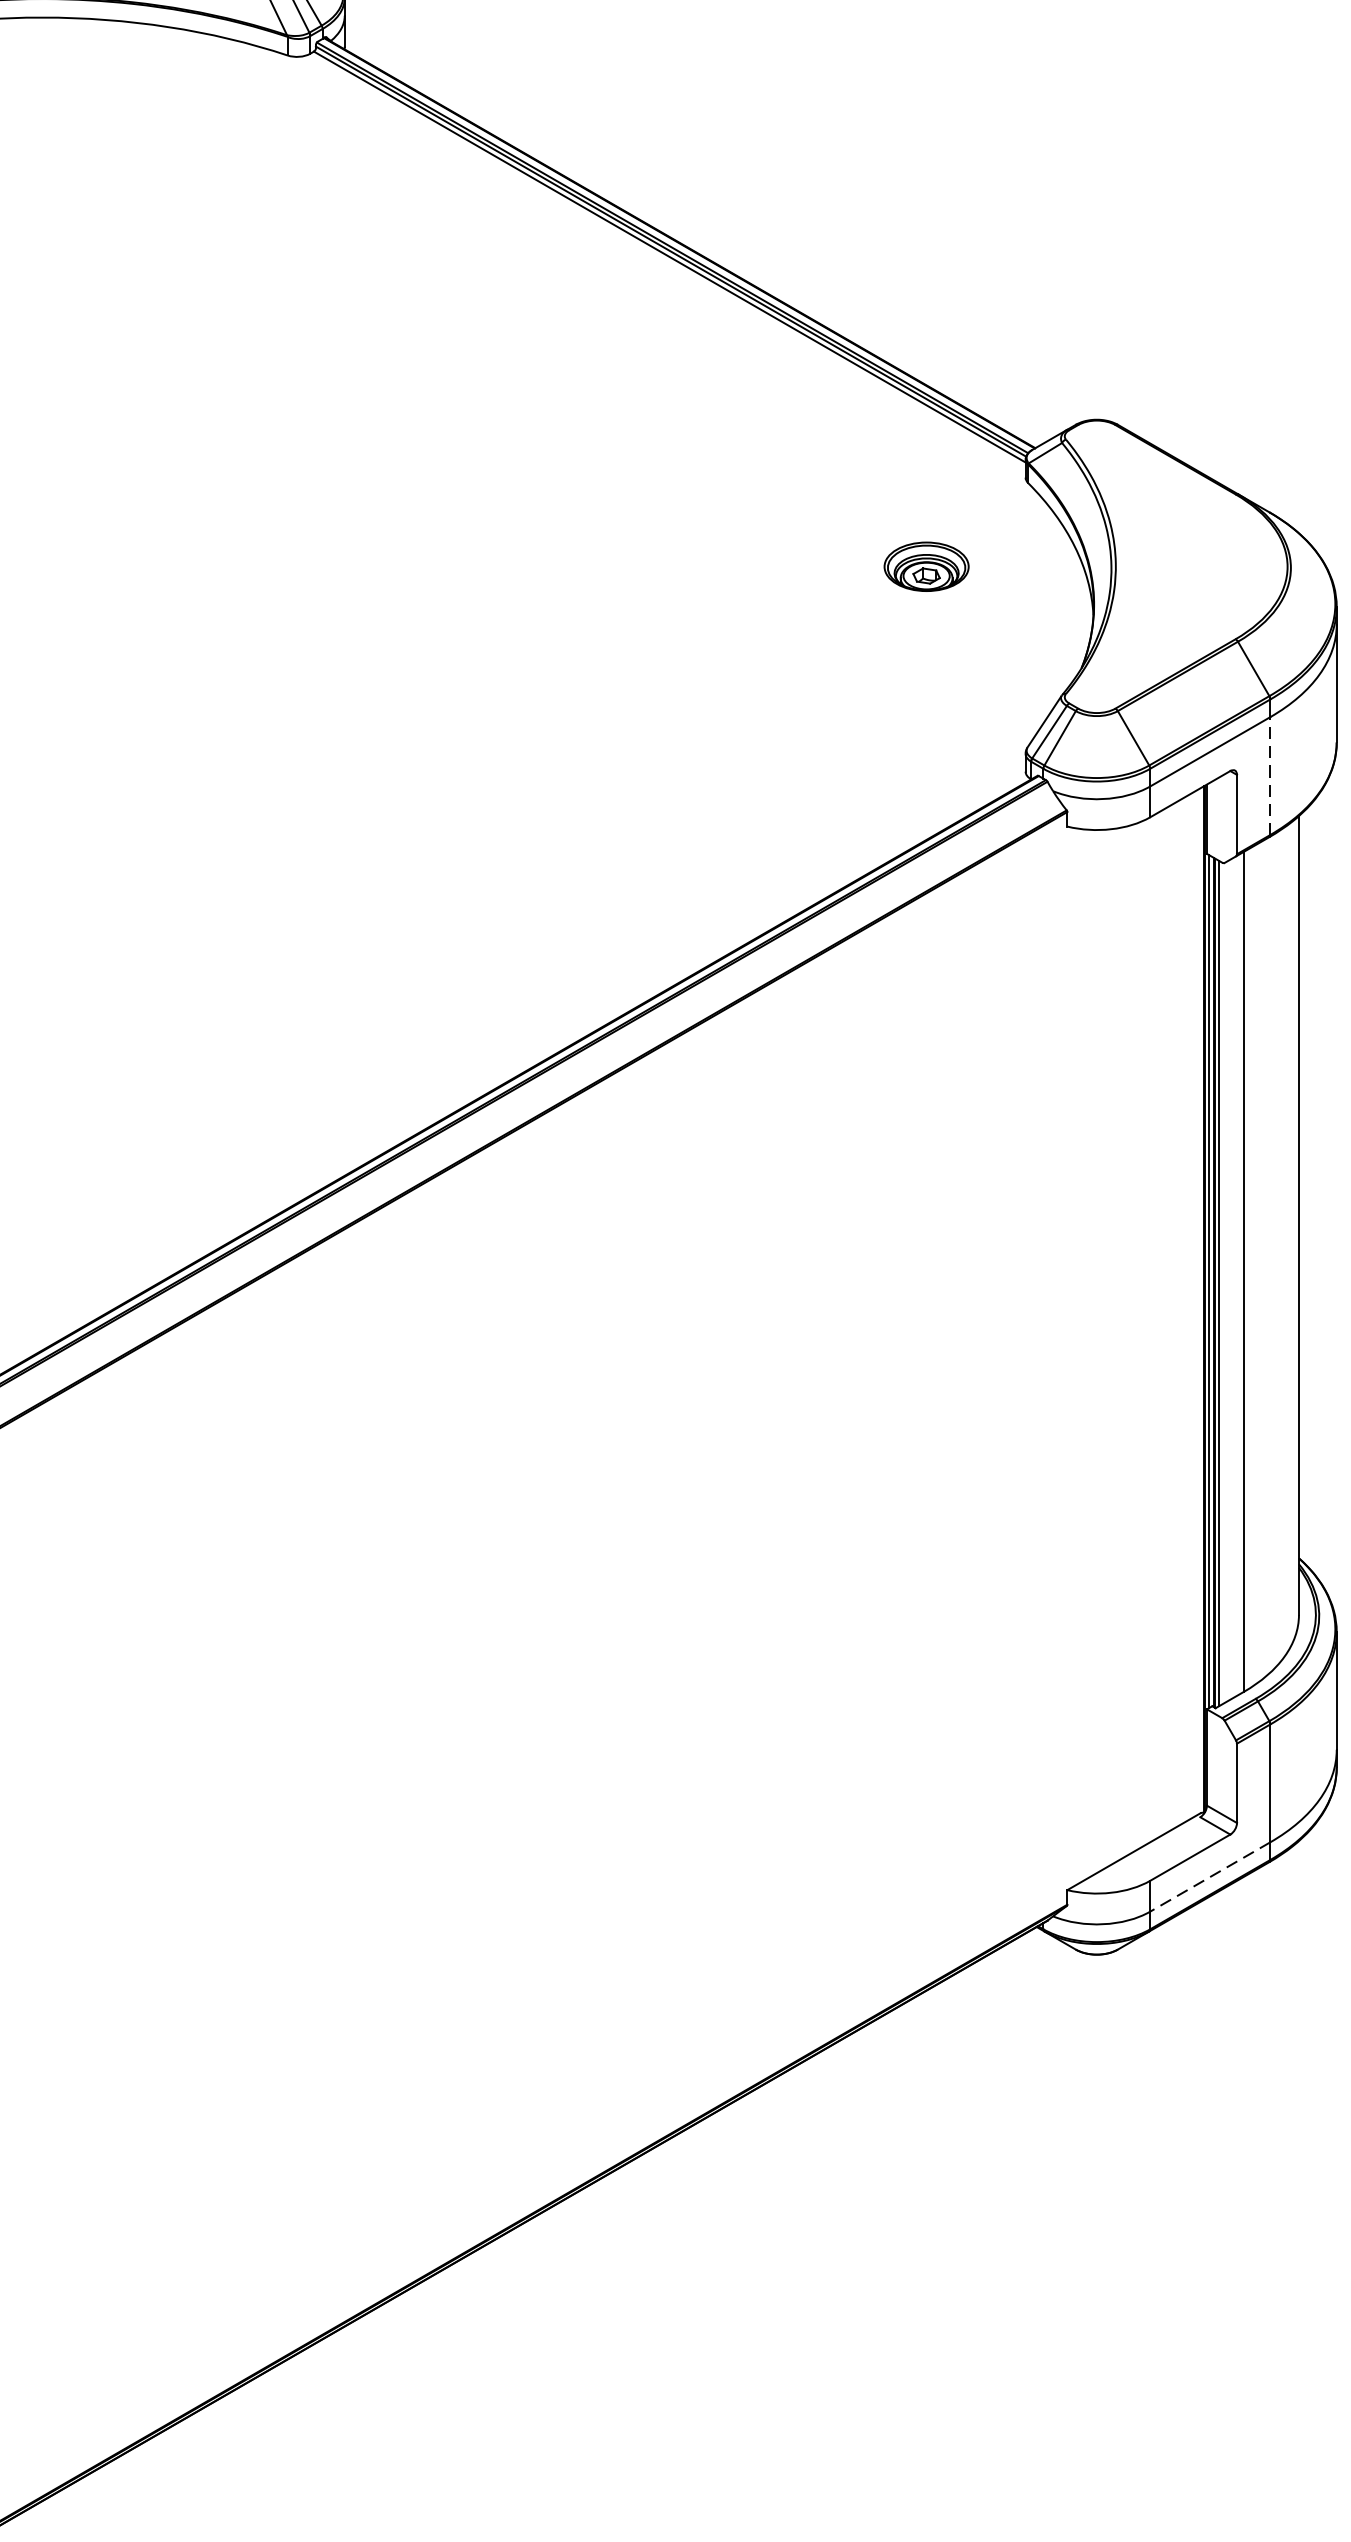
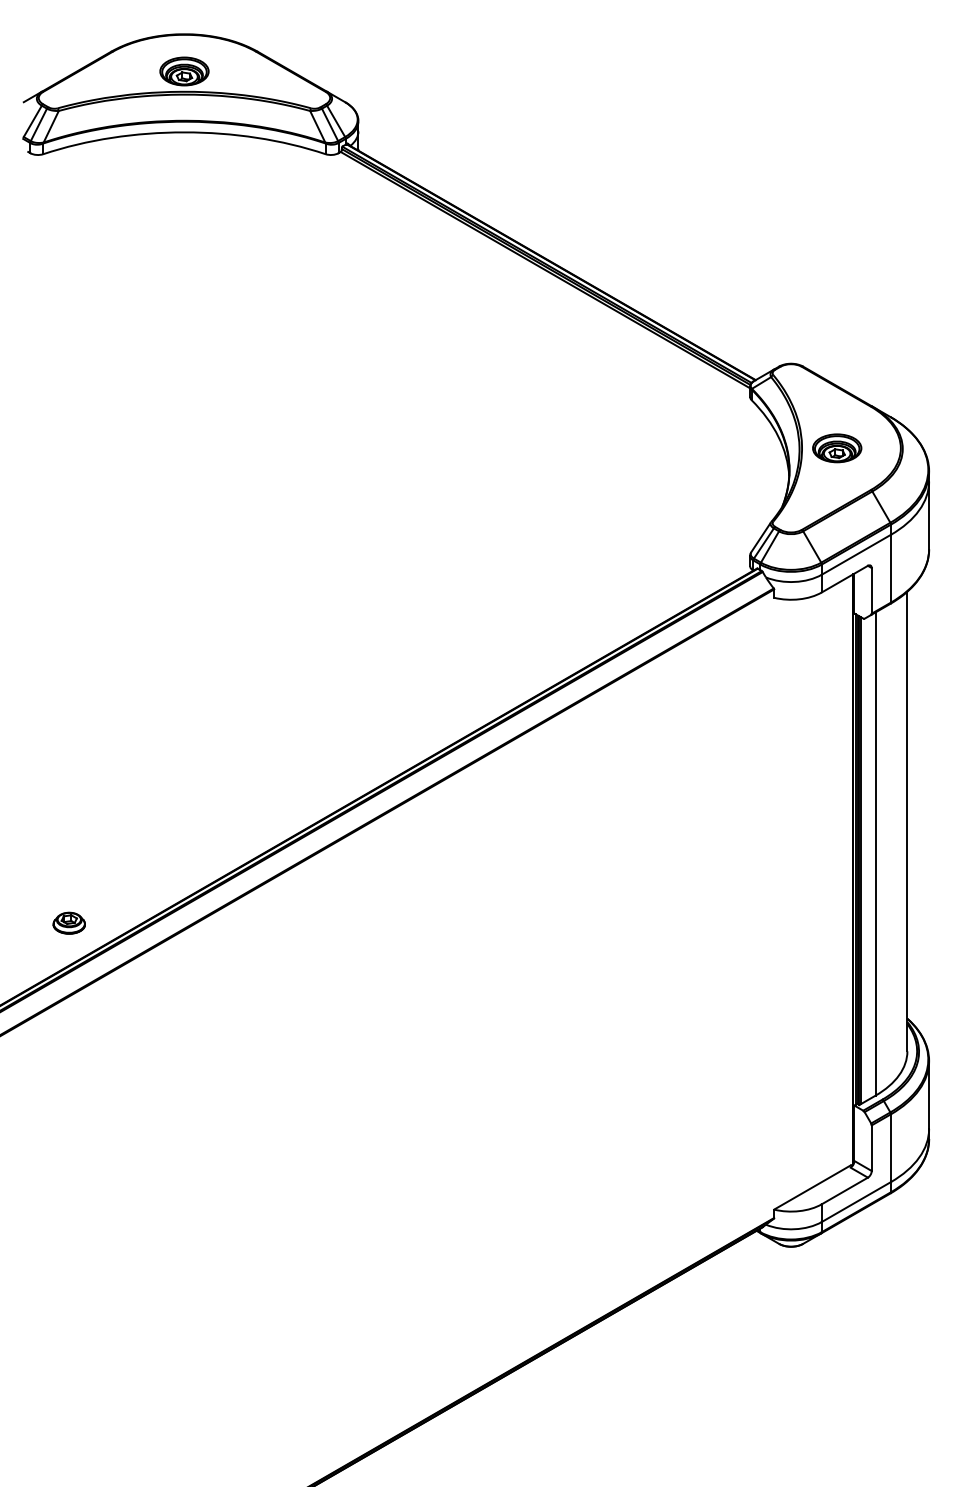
part: (927, 567) -> (837, 448), moved
line: (1269, 775) -> (890, 568), dashed -> solid
line: (1210, 1877) -> (856, 1202), dashed -> solid

